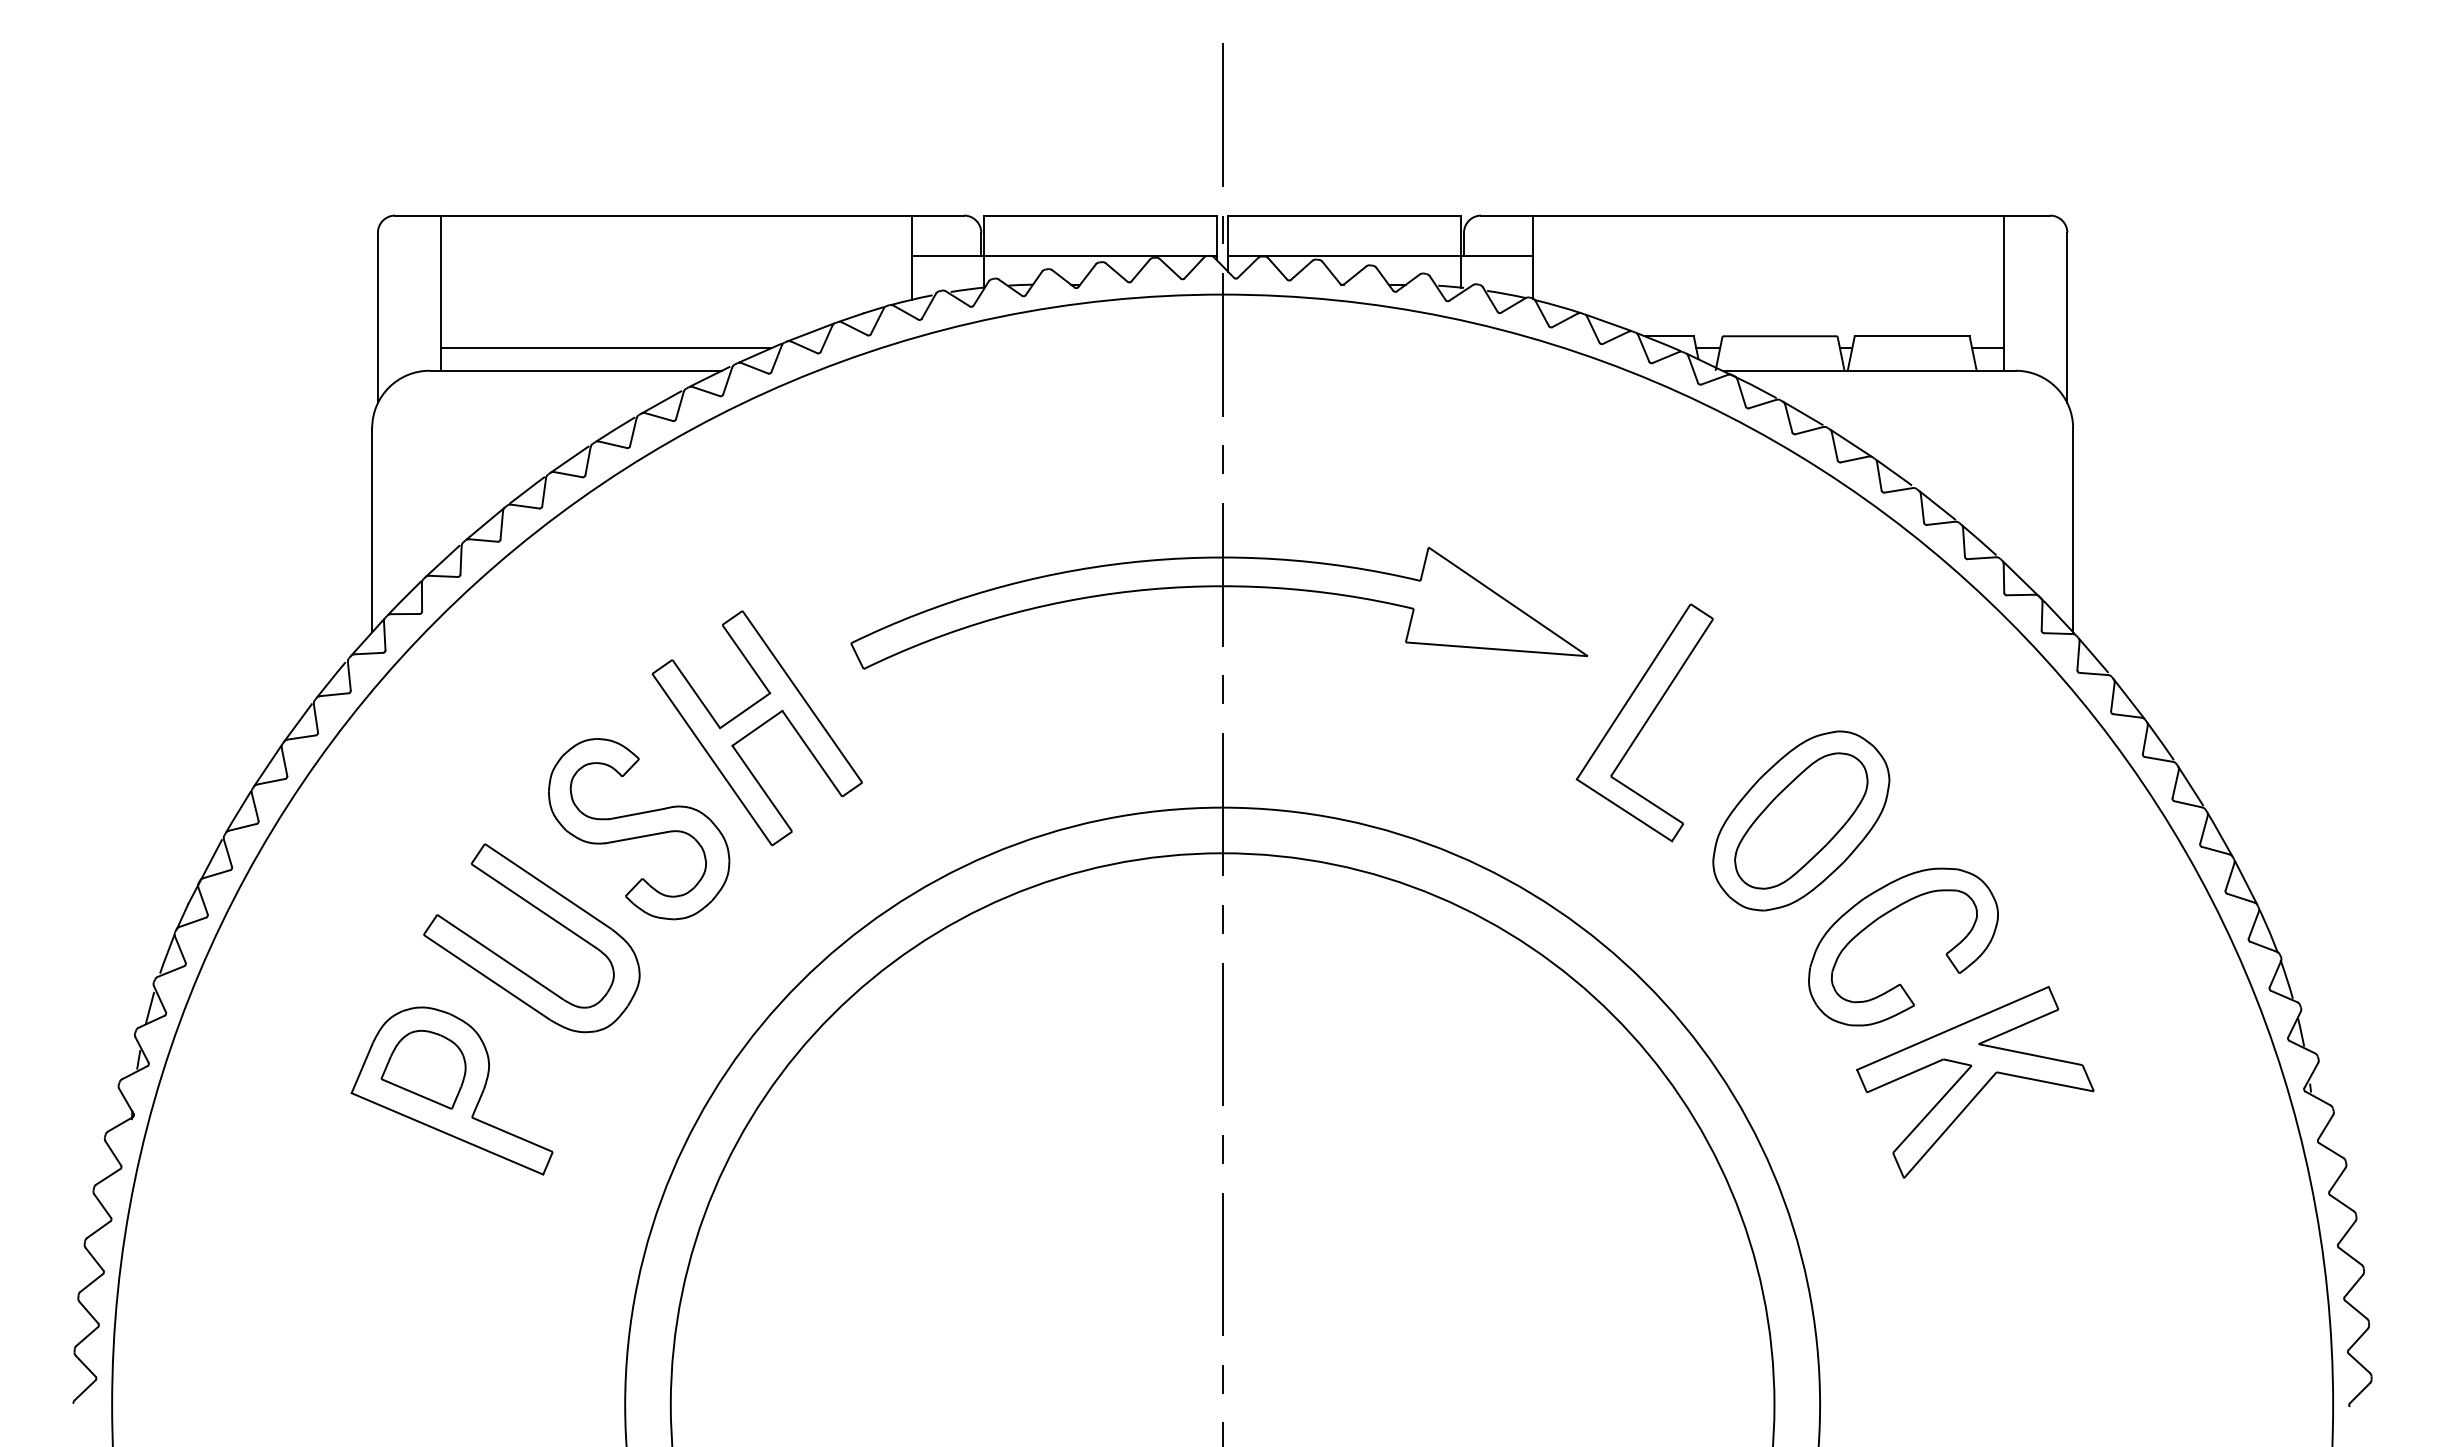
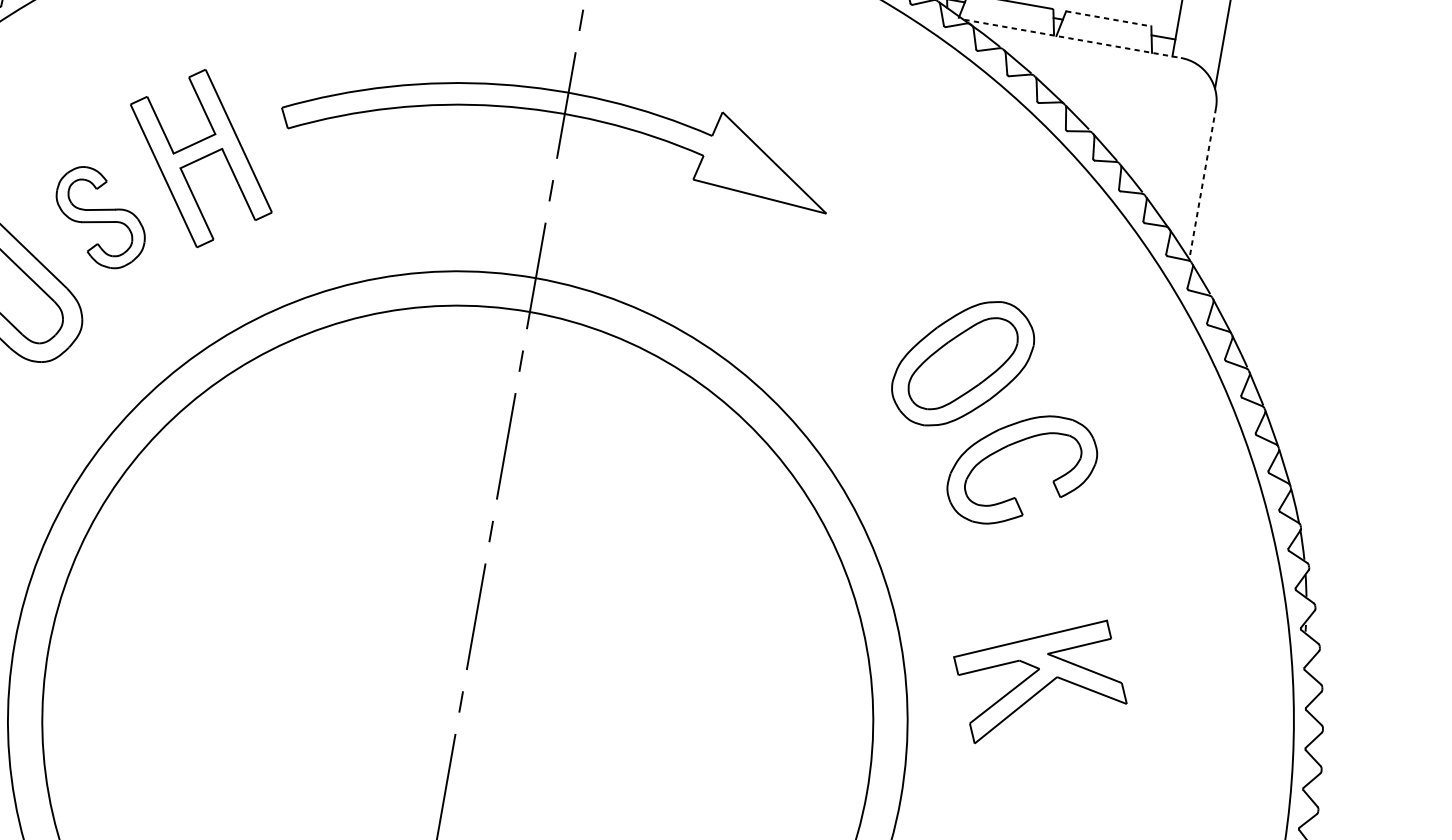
line: (1912, 336) -> (1108, 19), solid -> dashed
line: (1870, 370) -> (1073, 38), solid -> dashed
line: (2073, 530) -> (1202, 183), solid -> dashed
part: (1644, 722) -> (859, 270), removed
part: (639, 829) -> (100, 218), size x0.7
part: (1975, 1082) -> (1040, 681), moved

